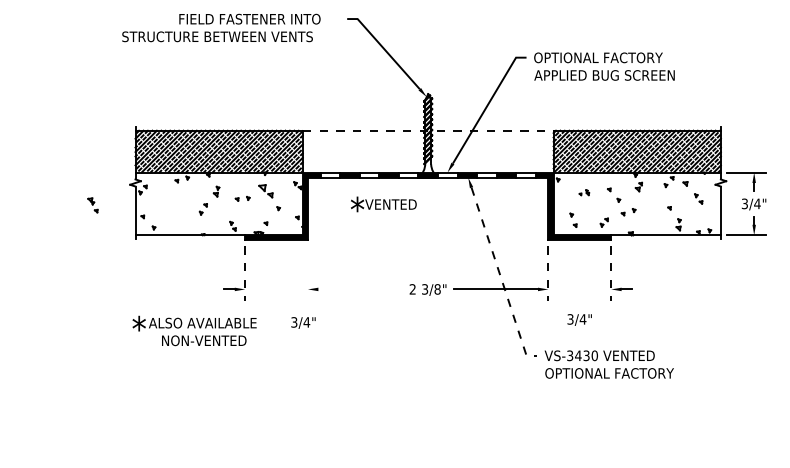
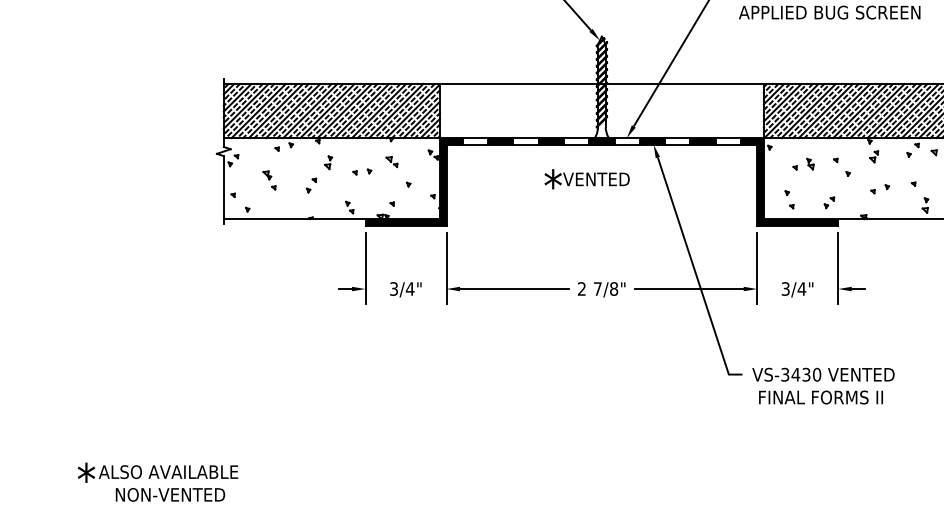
line: (428, 130) -> (602, 83), dashed -> solid
part: (265, 190) -> (391, 161), size x0.62
part: (584, 192) -> (803, 163), size x1.67
text: (383, 204) -> (586, 179), moved
part: (92, 205) -> (268, 180), moved
part: (628, 212) -> (879, 189), moved
line: (307, 273) -> (445, 268), added
line: (245, 274) -> (365, 269), dashed -> solid
line: (548, 274) -> (757, 269), dashed -> solid
line: (611, 274) -> (838, 269), dashed -> solid
line: (501, 277) -> (696, 273), dashed -> solid
line: (360, 289) -> (514, 289), added
text: (425, 289) -> (598, 289), 3/8" -> 7/8"
text: (579, 319) -> (797, 289), moved
text: (303, 322) -> (405, 289), moved
text: (194, 330) -> (157, 481), moved
text: (609, 373) -> (836, 397), OPTIONAL FACTORY -> FINAL FORMS II

